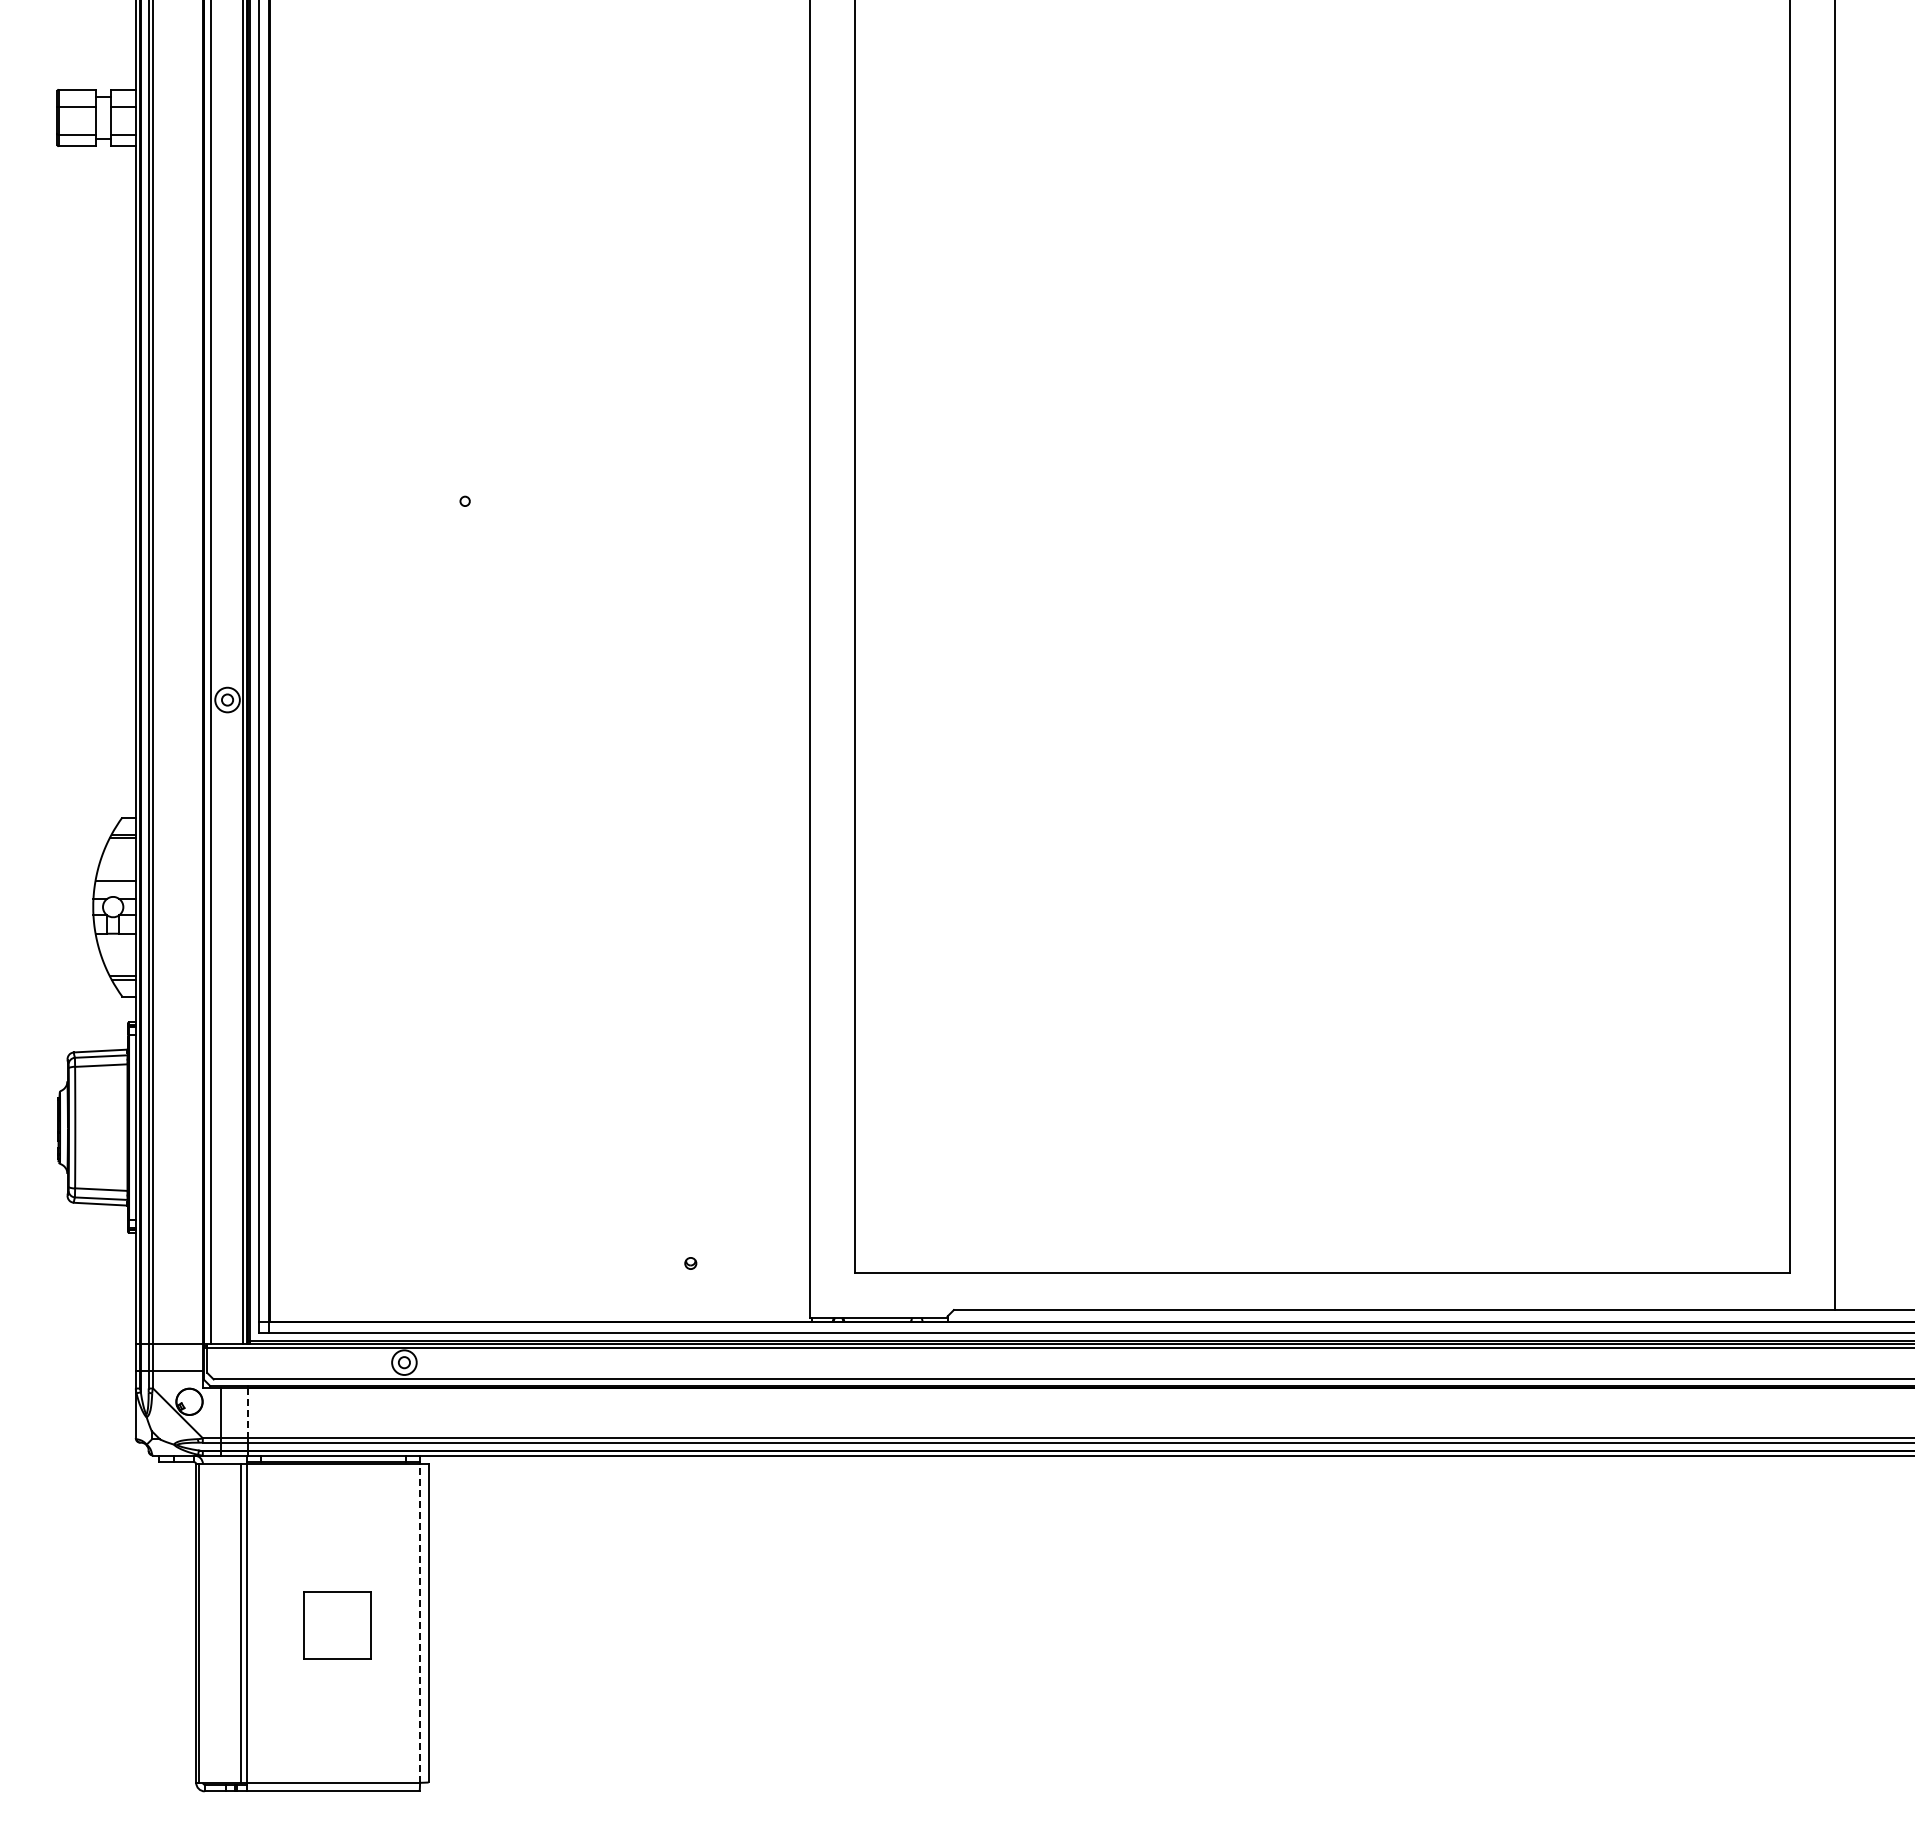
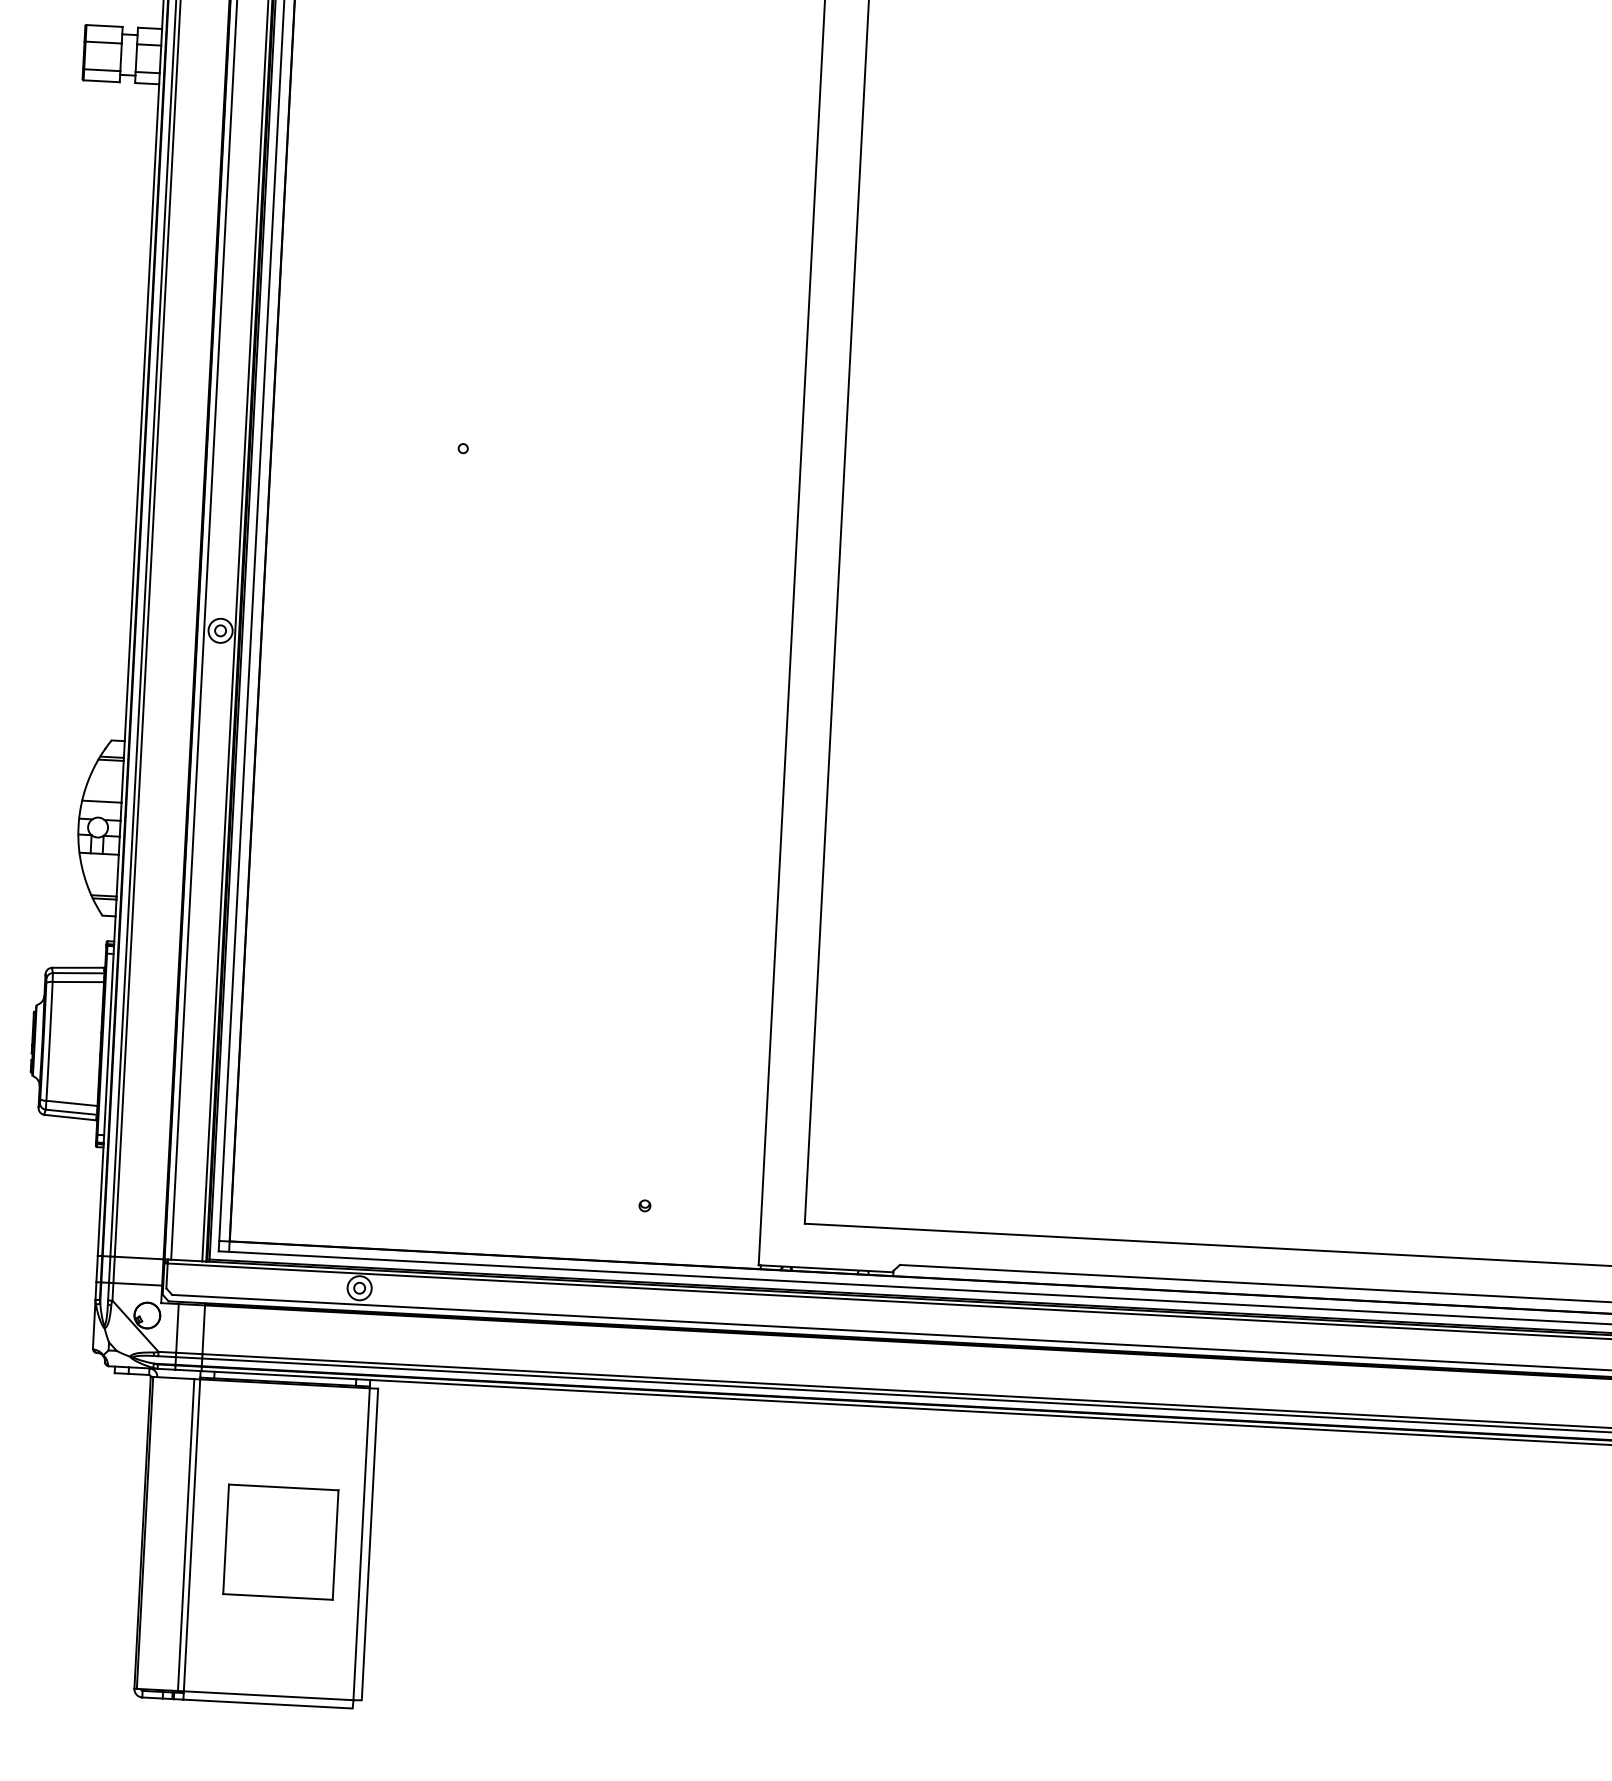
line: (247, 1413) -> (203, 1329), dashed -> solid
line: (420, 1622) -> (362, 1543), dashed -> solid
part: (337, 1625) -> (280, 1542), size x1.67

